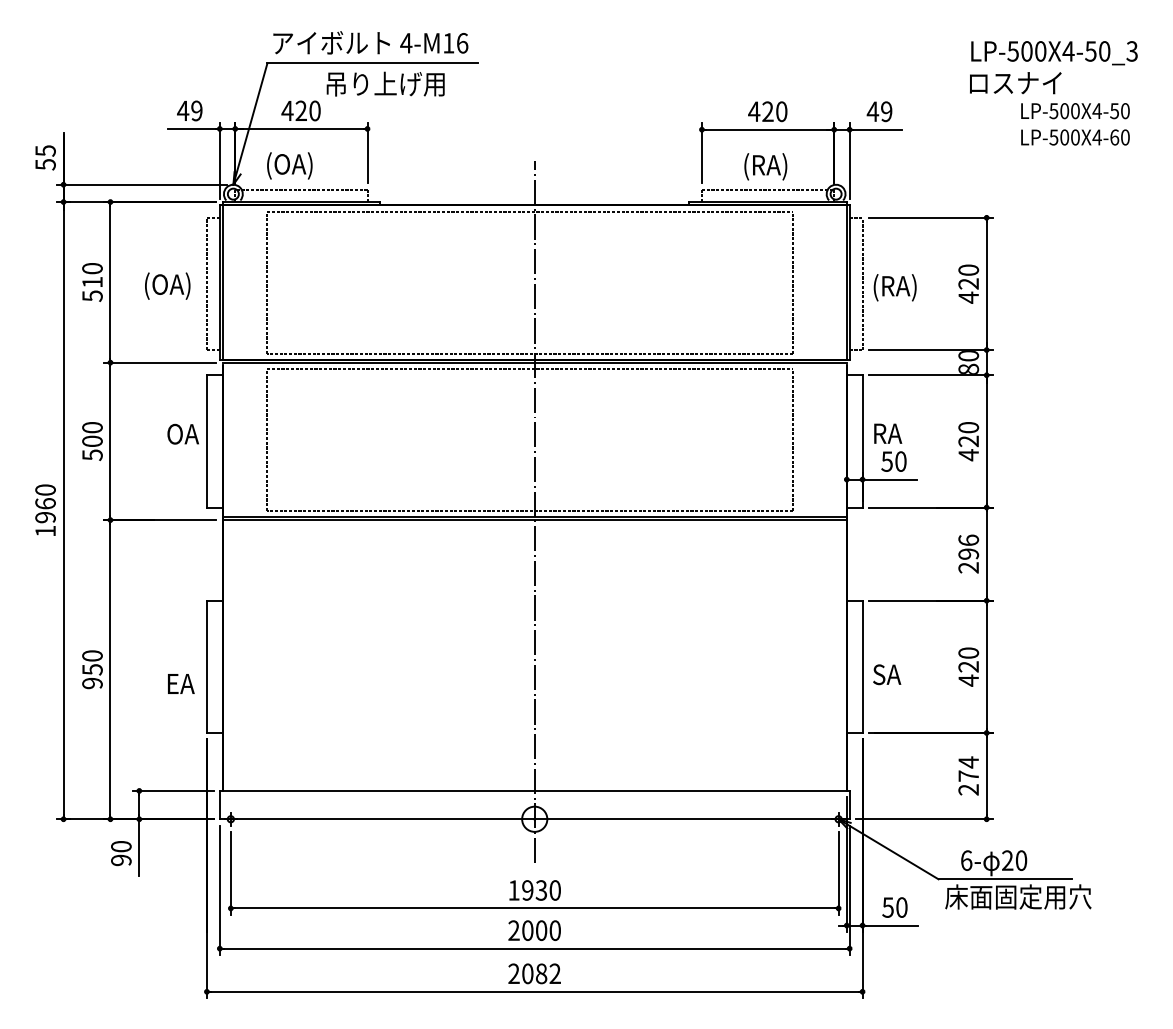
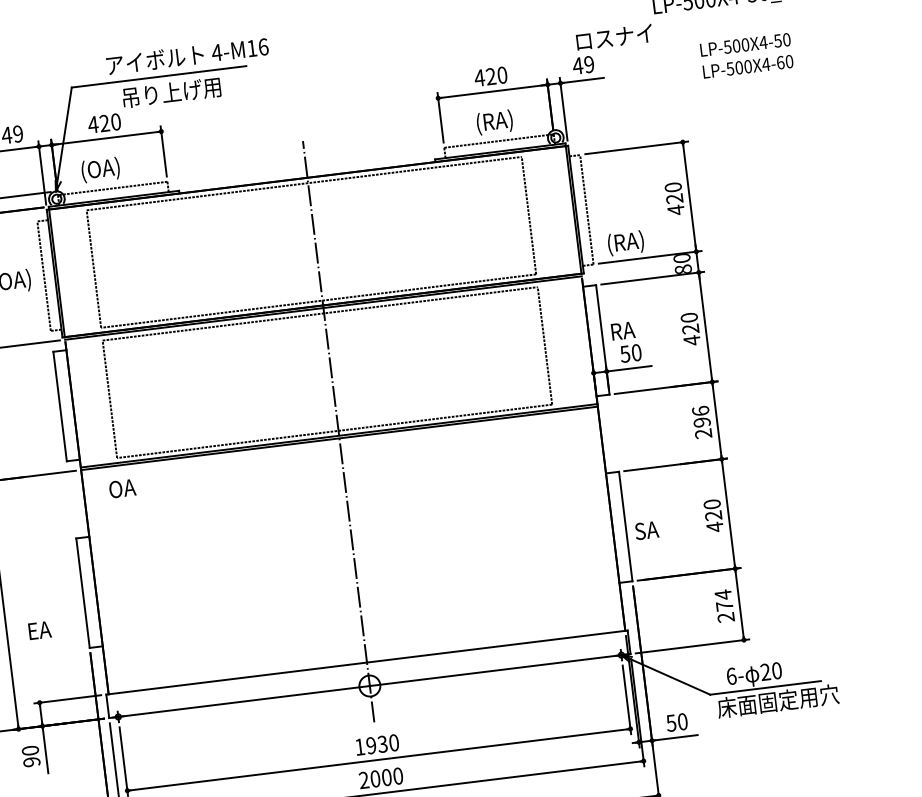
text: (370, 42) -> (187, 55), moved
text: (1015, 83) -> (614, 37), moved
text: (894, 287) -> (625, 243), moved
text: (182, 433) -> (121, 488), moved
text: (181, 683) -> (40, 630), moved

